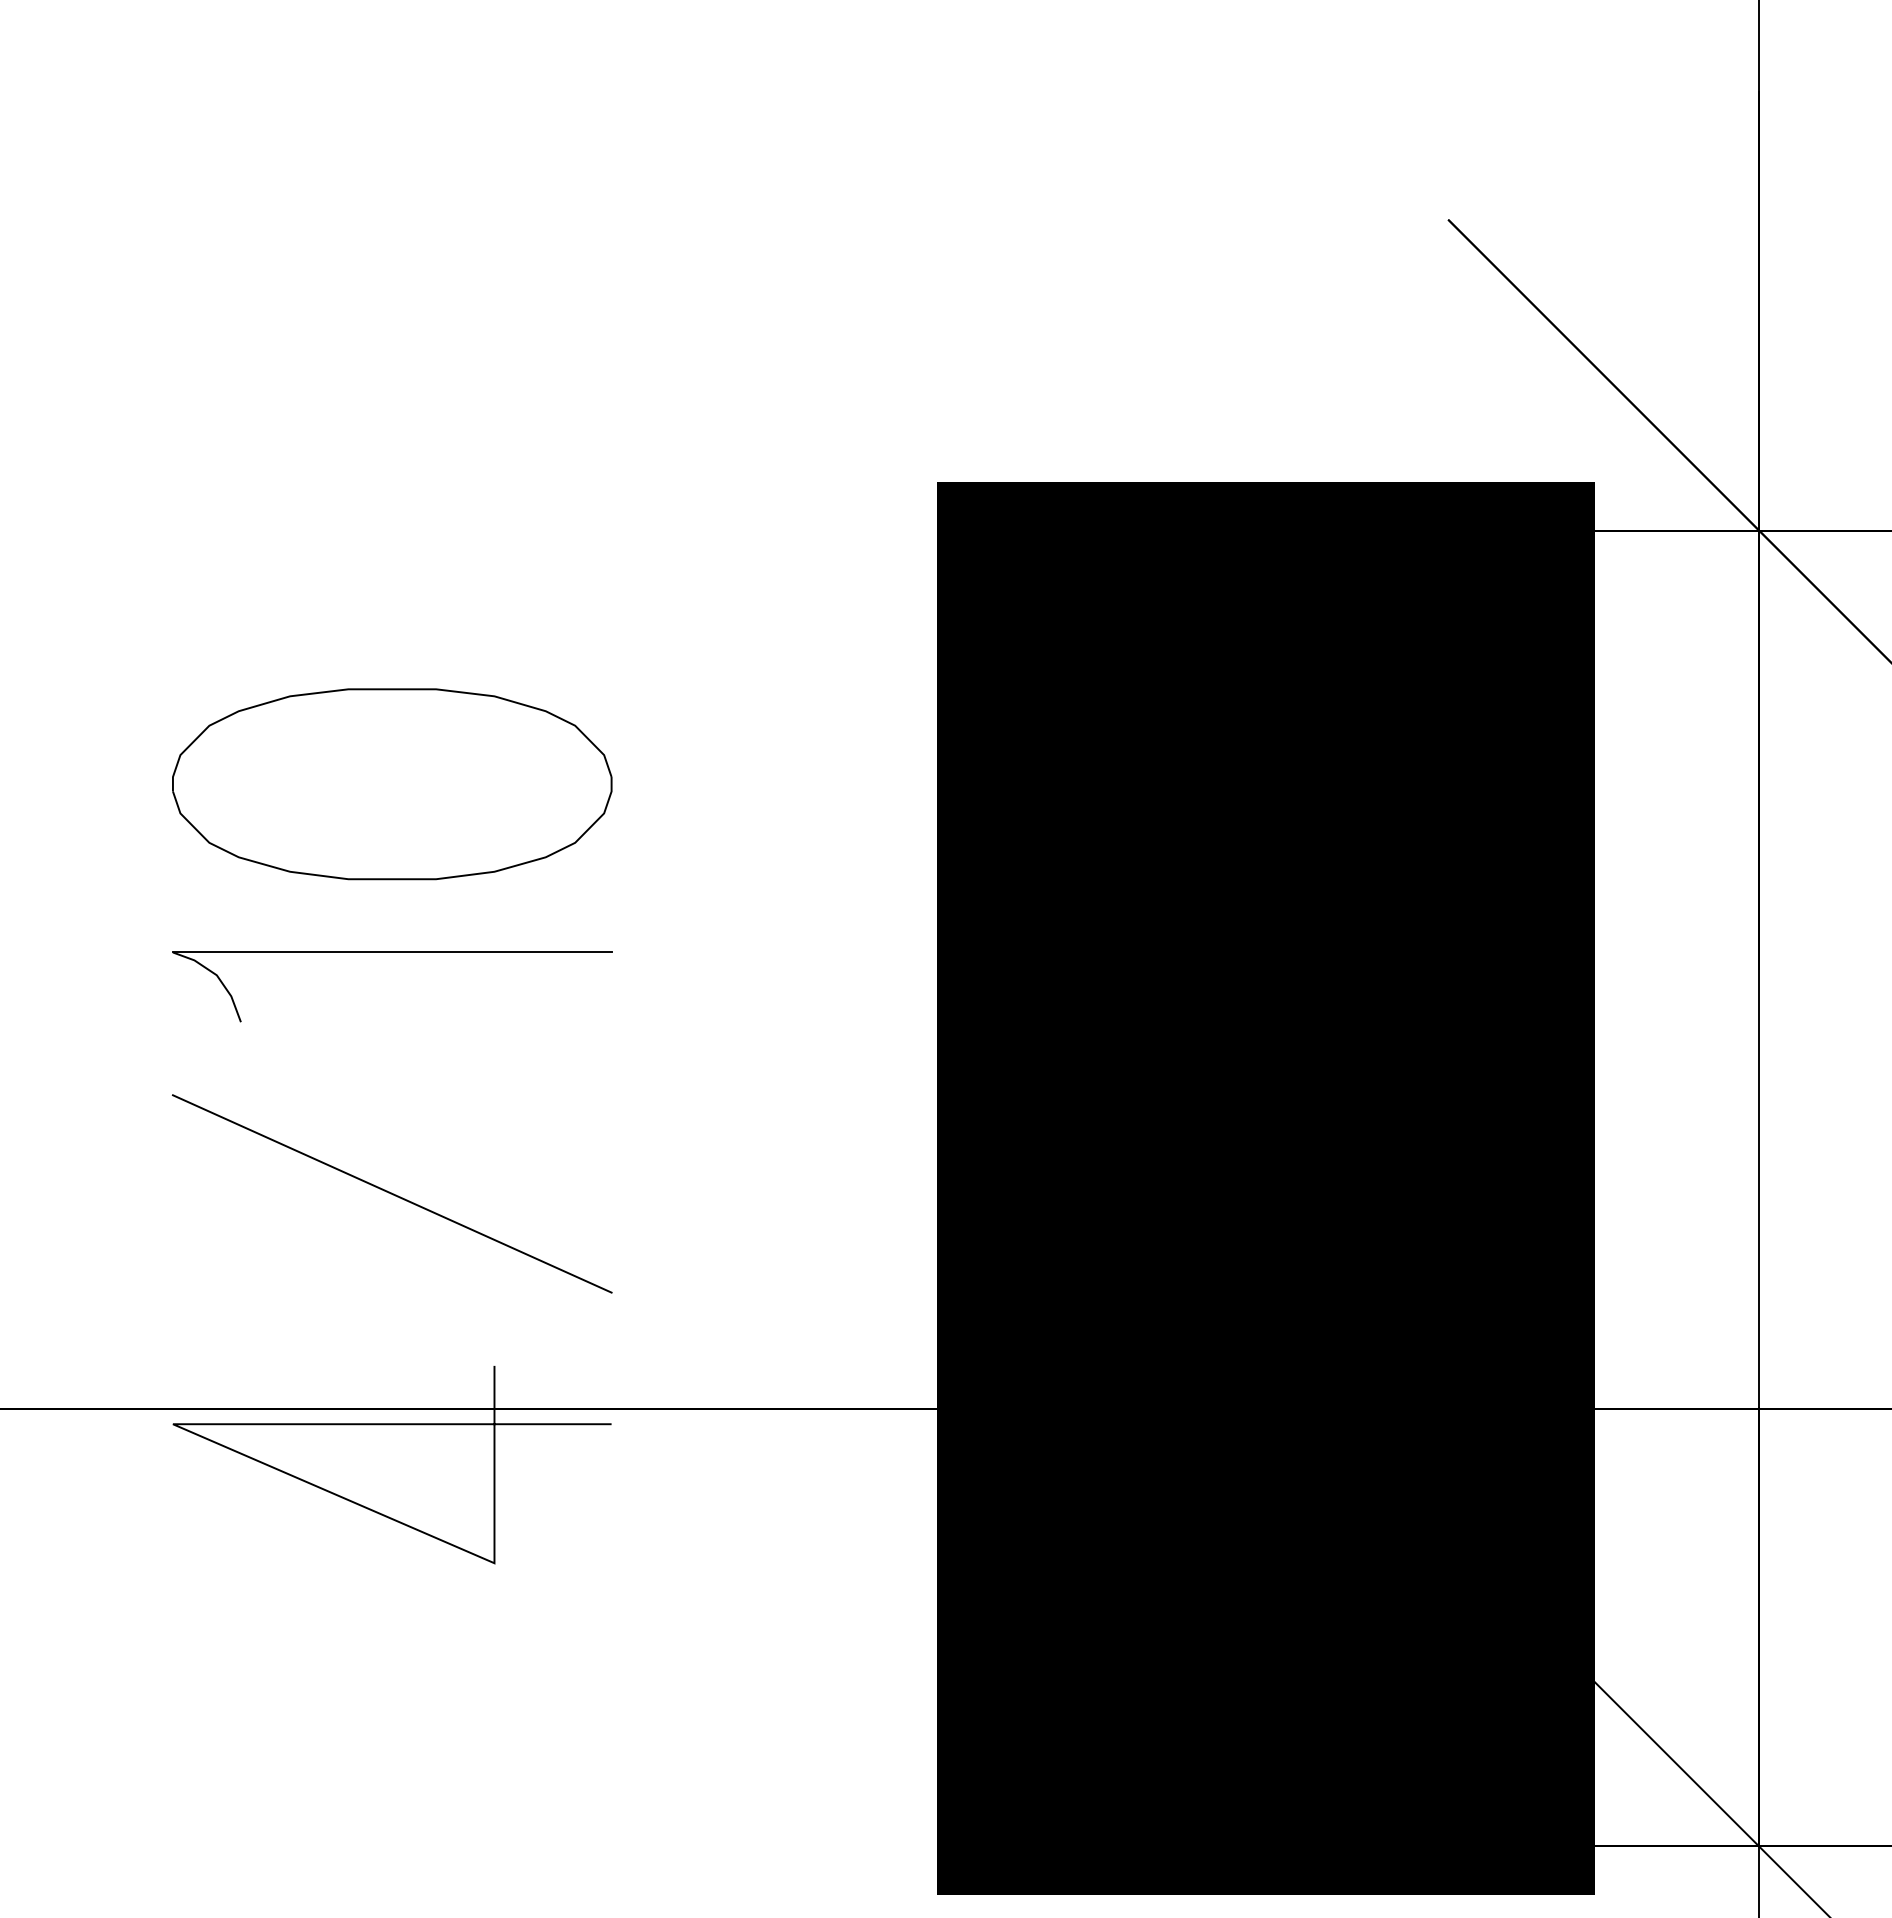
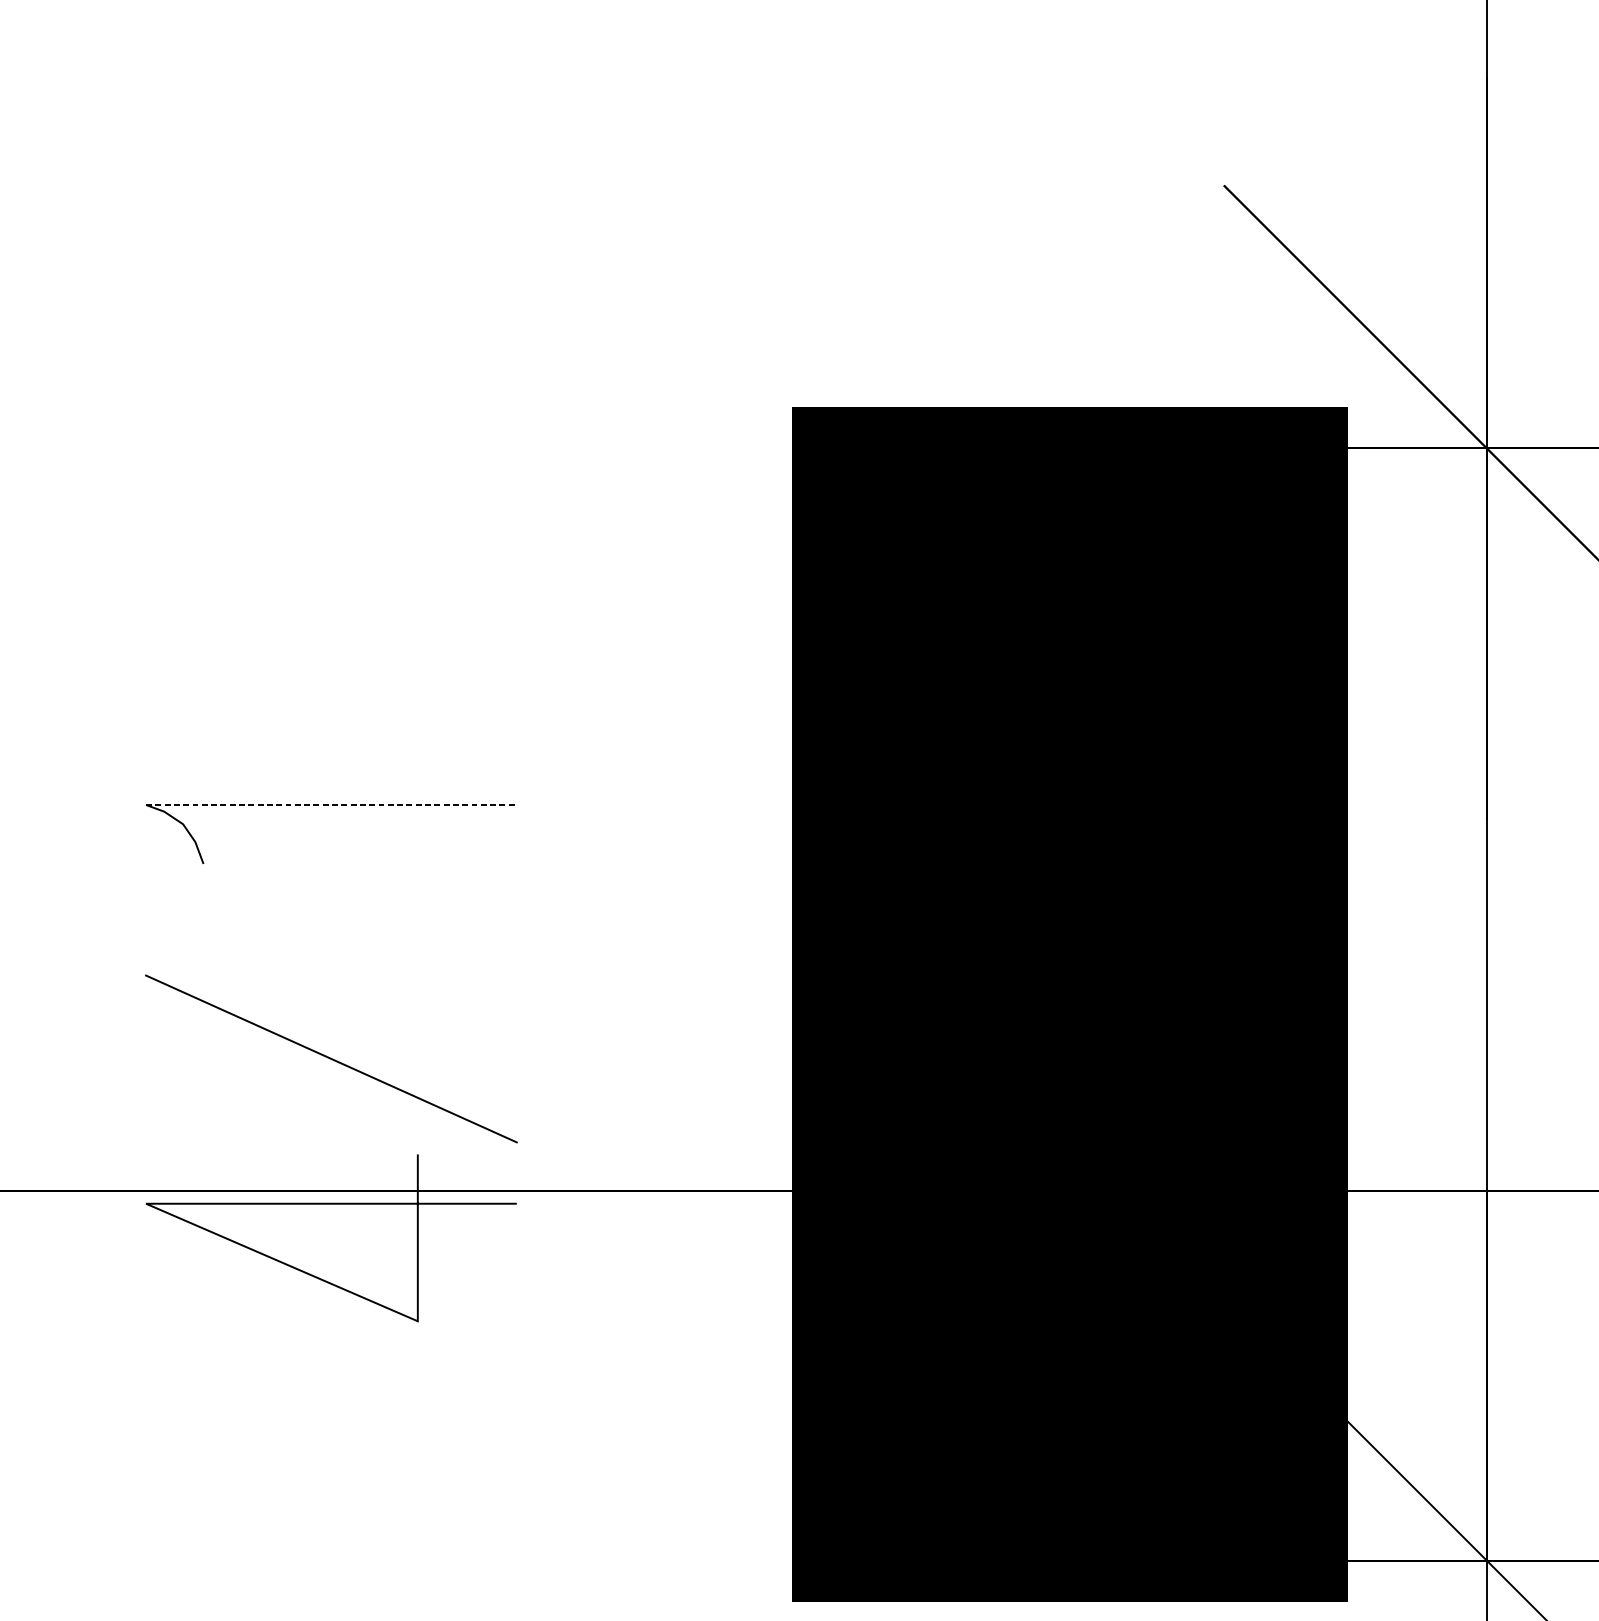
part: (392, 784) -> (331, 662), removed
line: (392, 952) -> (331, 805), solid -> dashed
line: (392, 1193) -> (331, 1058), moved

